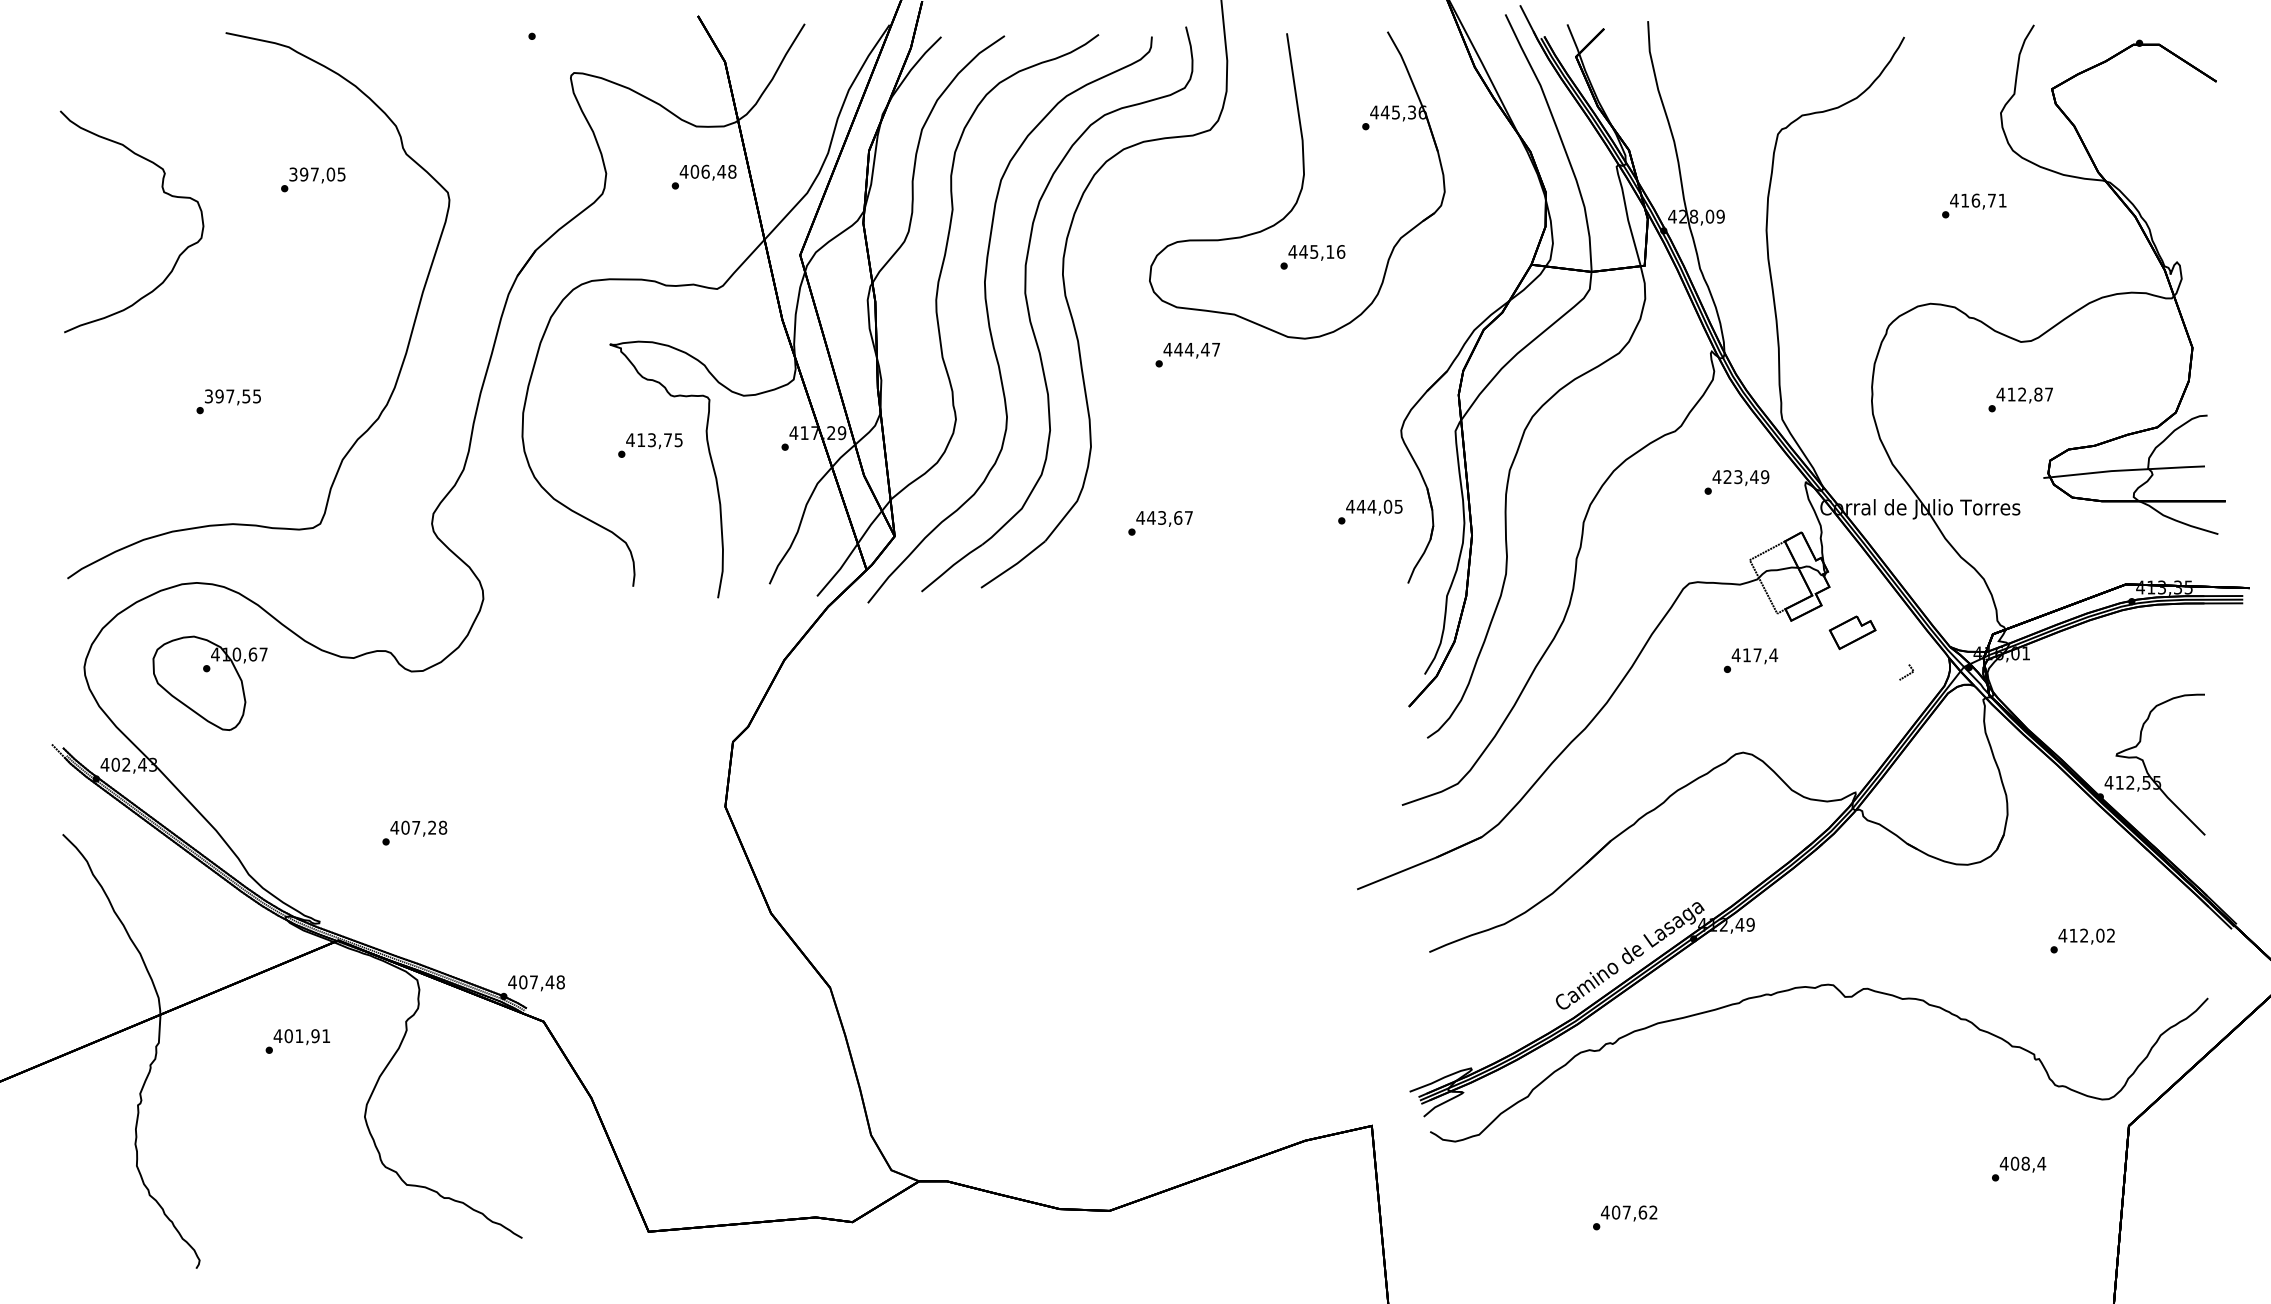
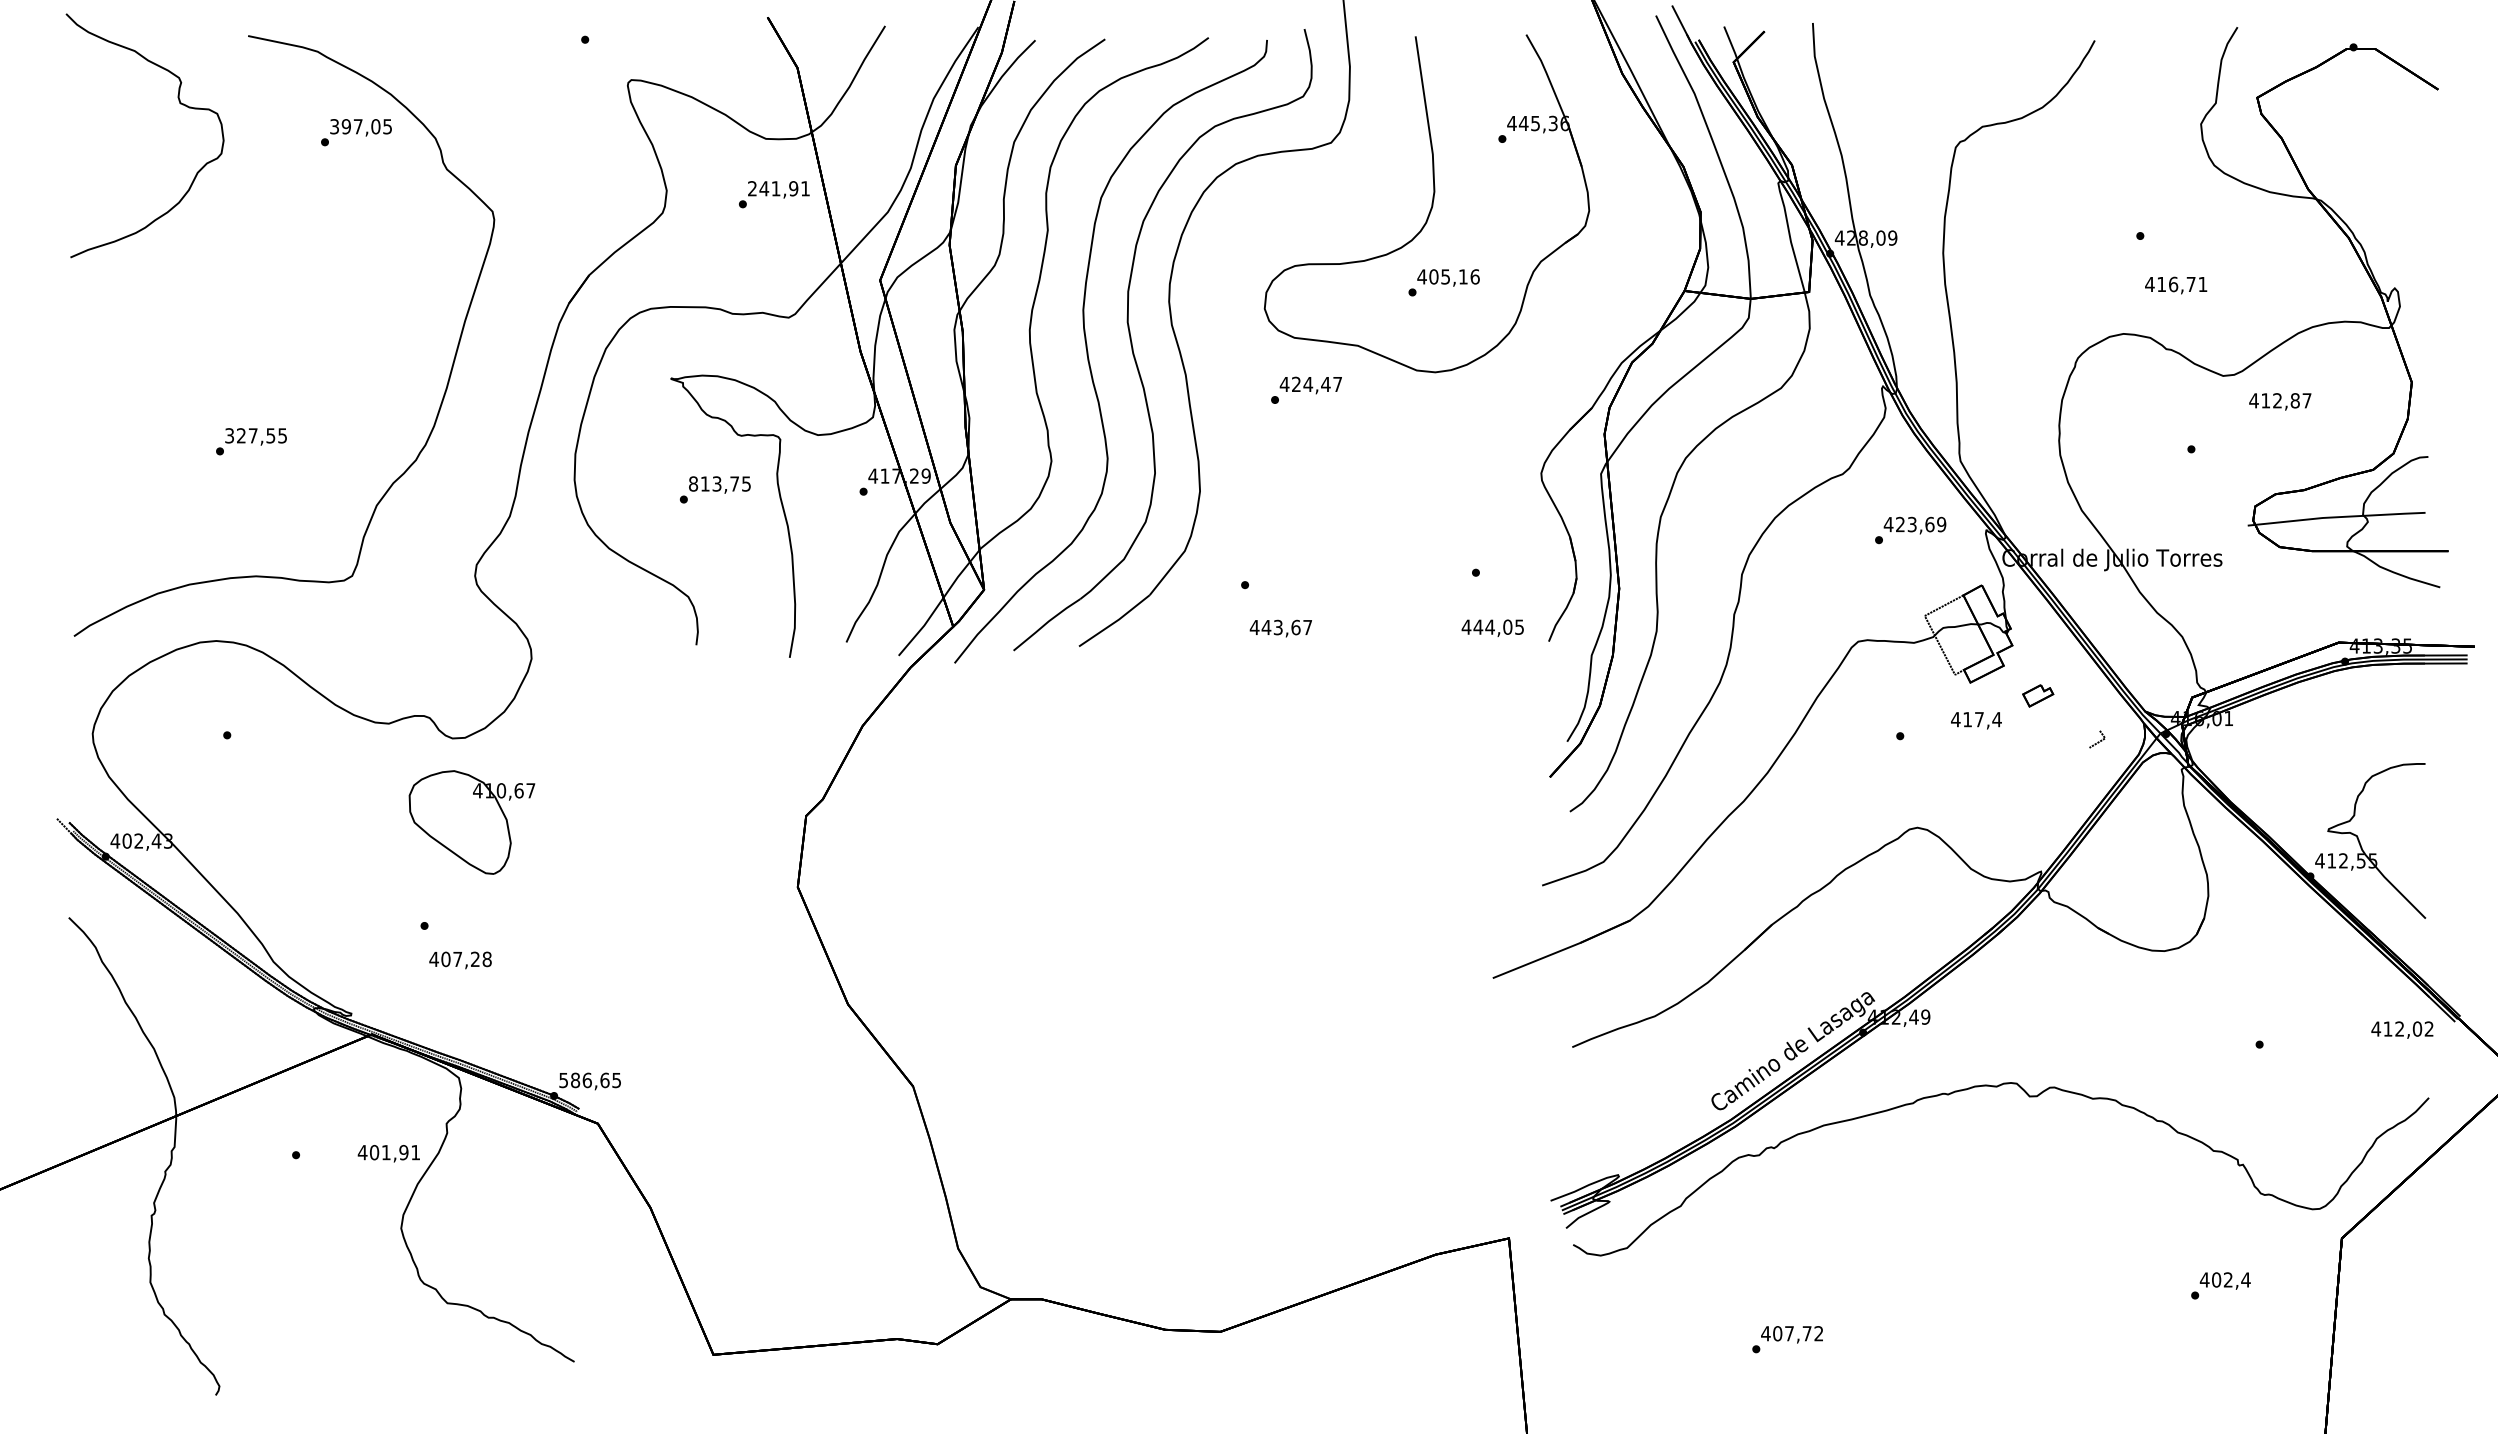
text: (707, 171) -> (778, 188), 406,48 -> 241,91
text: (313, 179) -> (356, 132), moved
part: (163, 192) -> (179, 103), moved
text: (1978, 201) -> (2176, 285), moved
text: (1303, 251) -> (1433, 276), 445,16 -> 405,16
text: (1178, 348) -> (1296, 383), 444,47 -> 424,47
text: (2024, 395) -> (2280, 401), moved
text: (218, 396) -> (240, 435), 397,55 -> 327,55
text: (630, 439) -> (693, 483), 413,75 -> 813,75
text: (1754, 477) -> (1929, 524), 423,49 -> 423,69
text: (1374, 507) -> (1492, 627), moved
text: (1164, 518) -> (1280, 628), moved
part: (1853, 632) -> (2038, 695), size x0.6
text: (1754, 656) -> (1976, 720), moved
part: (209, 683) -> (471, 822), moved
text: (418, 828) -> (460, 960), moved
text: (2086, 936) -> (2402, 1029), moved
text: (536, 982) -> (589, 1080), 407,48 -> 586,65
text: (301, 1036) -> (388, 1153), moved
text: (2024, 1163) -> (2227, 1279), 408,4 -> 402,4
text: (1642, 1212) -> (1806, 1333), 407,62 -> 407,72

